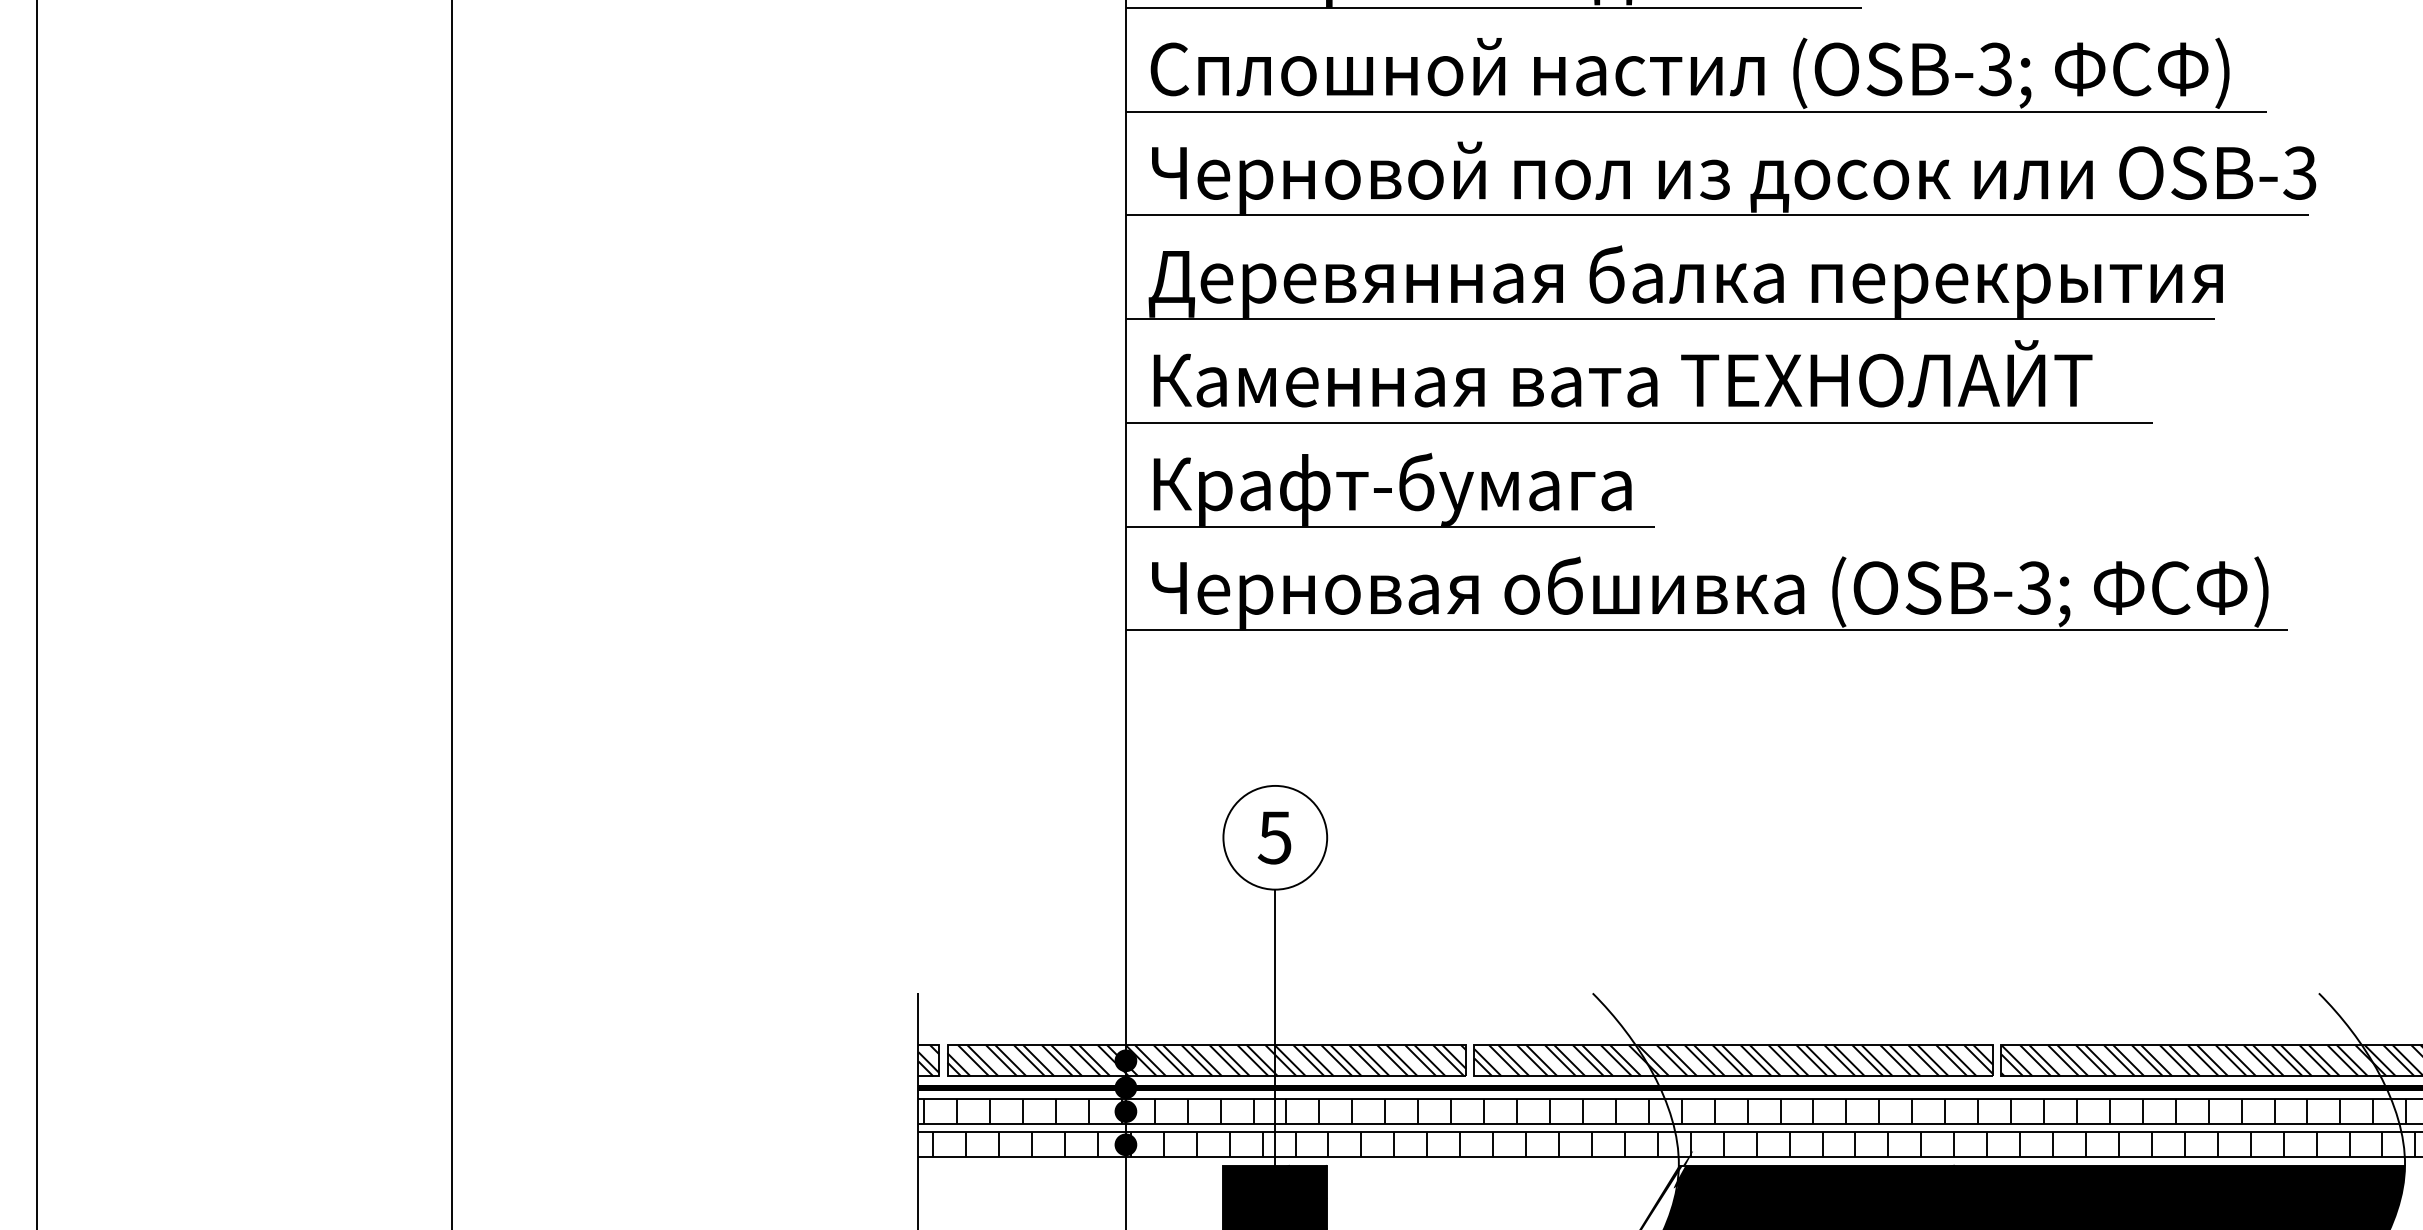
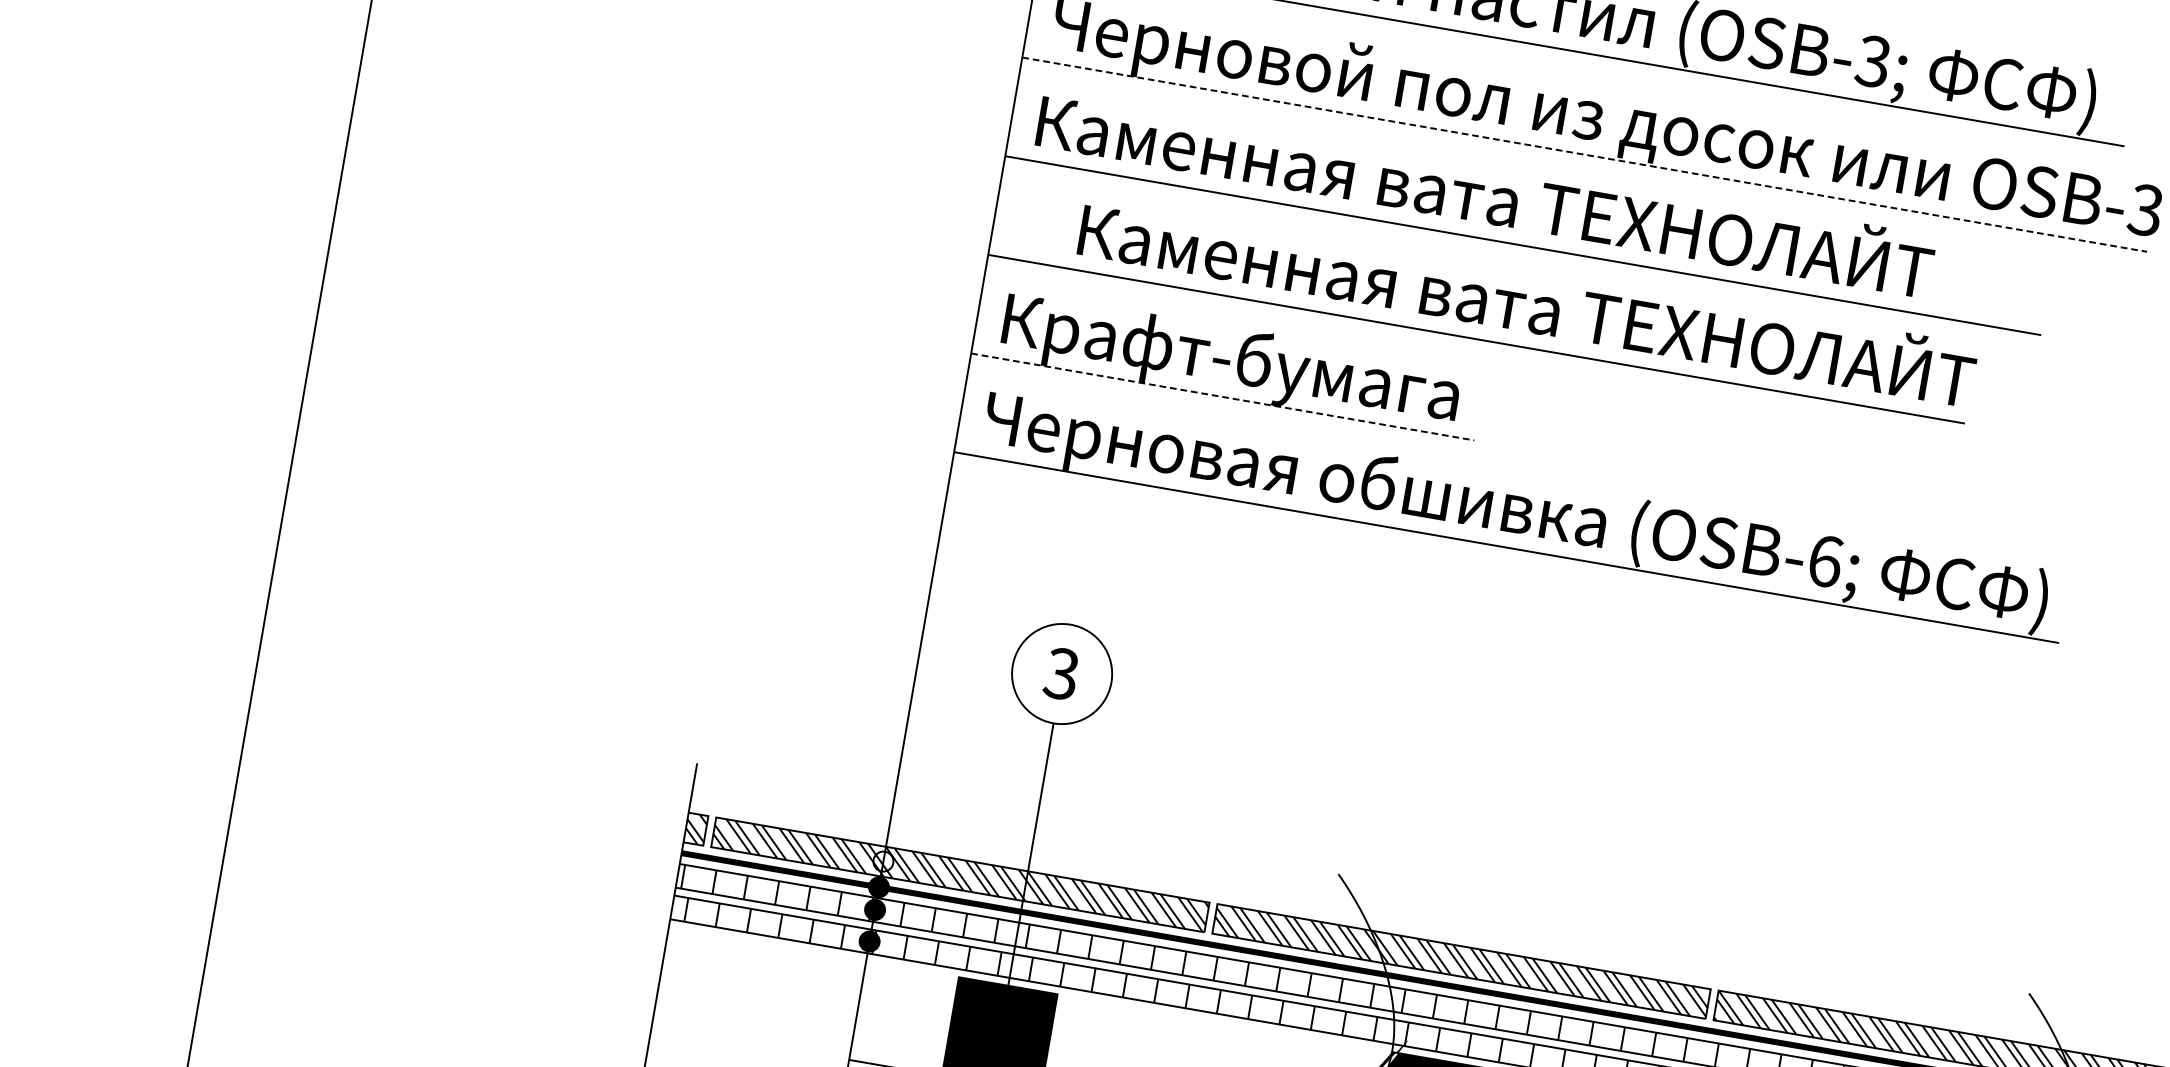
line: (1717, 215) -> (1584, 154), solid -> dashed
text: (1685, 276) -> (1544, 207), Деревянная балка перекрытия -> Каменная вата ТЕХНОЛАЙТ
text: (1622, 373) -> (1527, 299), moved
line: (1390, 526) -> (1222, 396), solid -> dashed
text: (2034, 587) -> (1825, 560), (OSB-3; -> (OSB-6;
text: (1274, 837) -> (1061, 673), 5 -> 3
fill: (1125, 1060) -> (883, 861), removed

